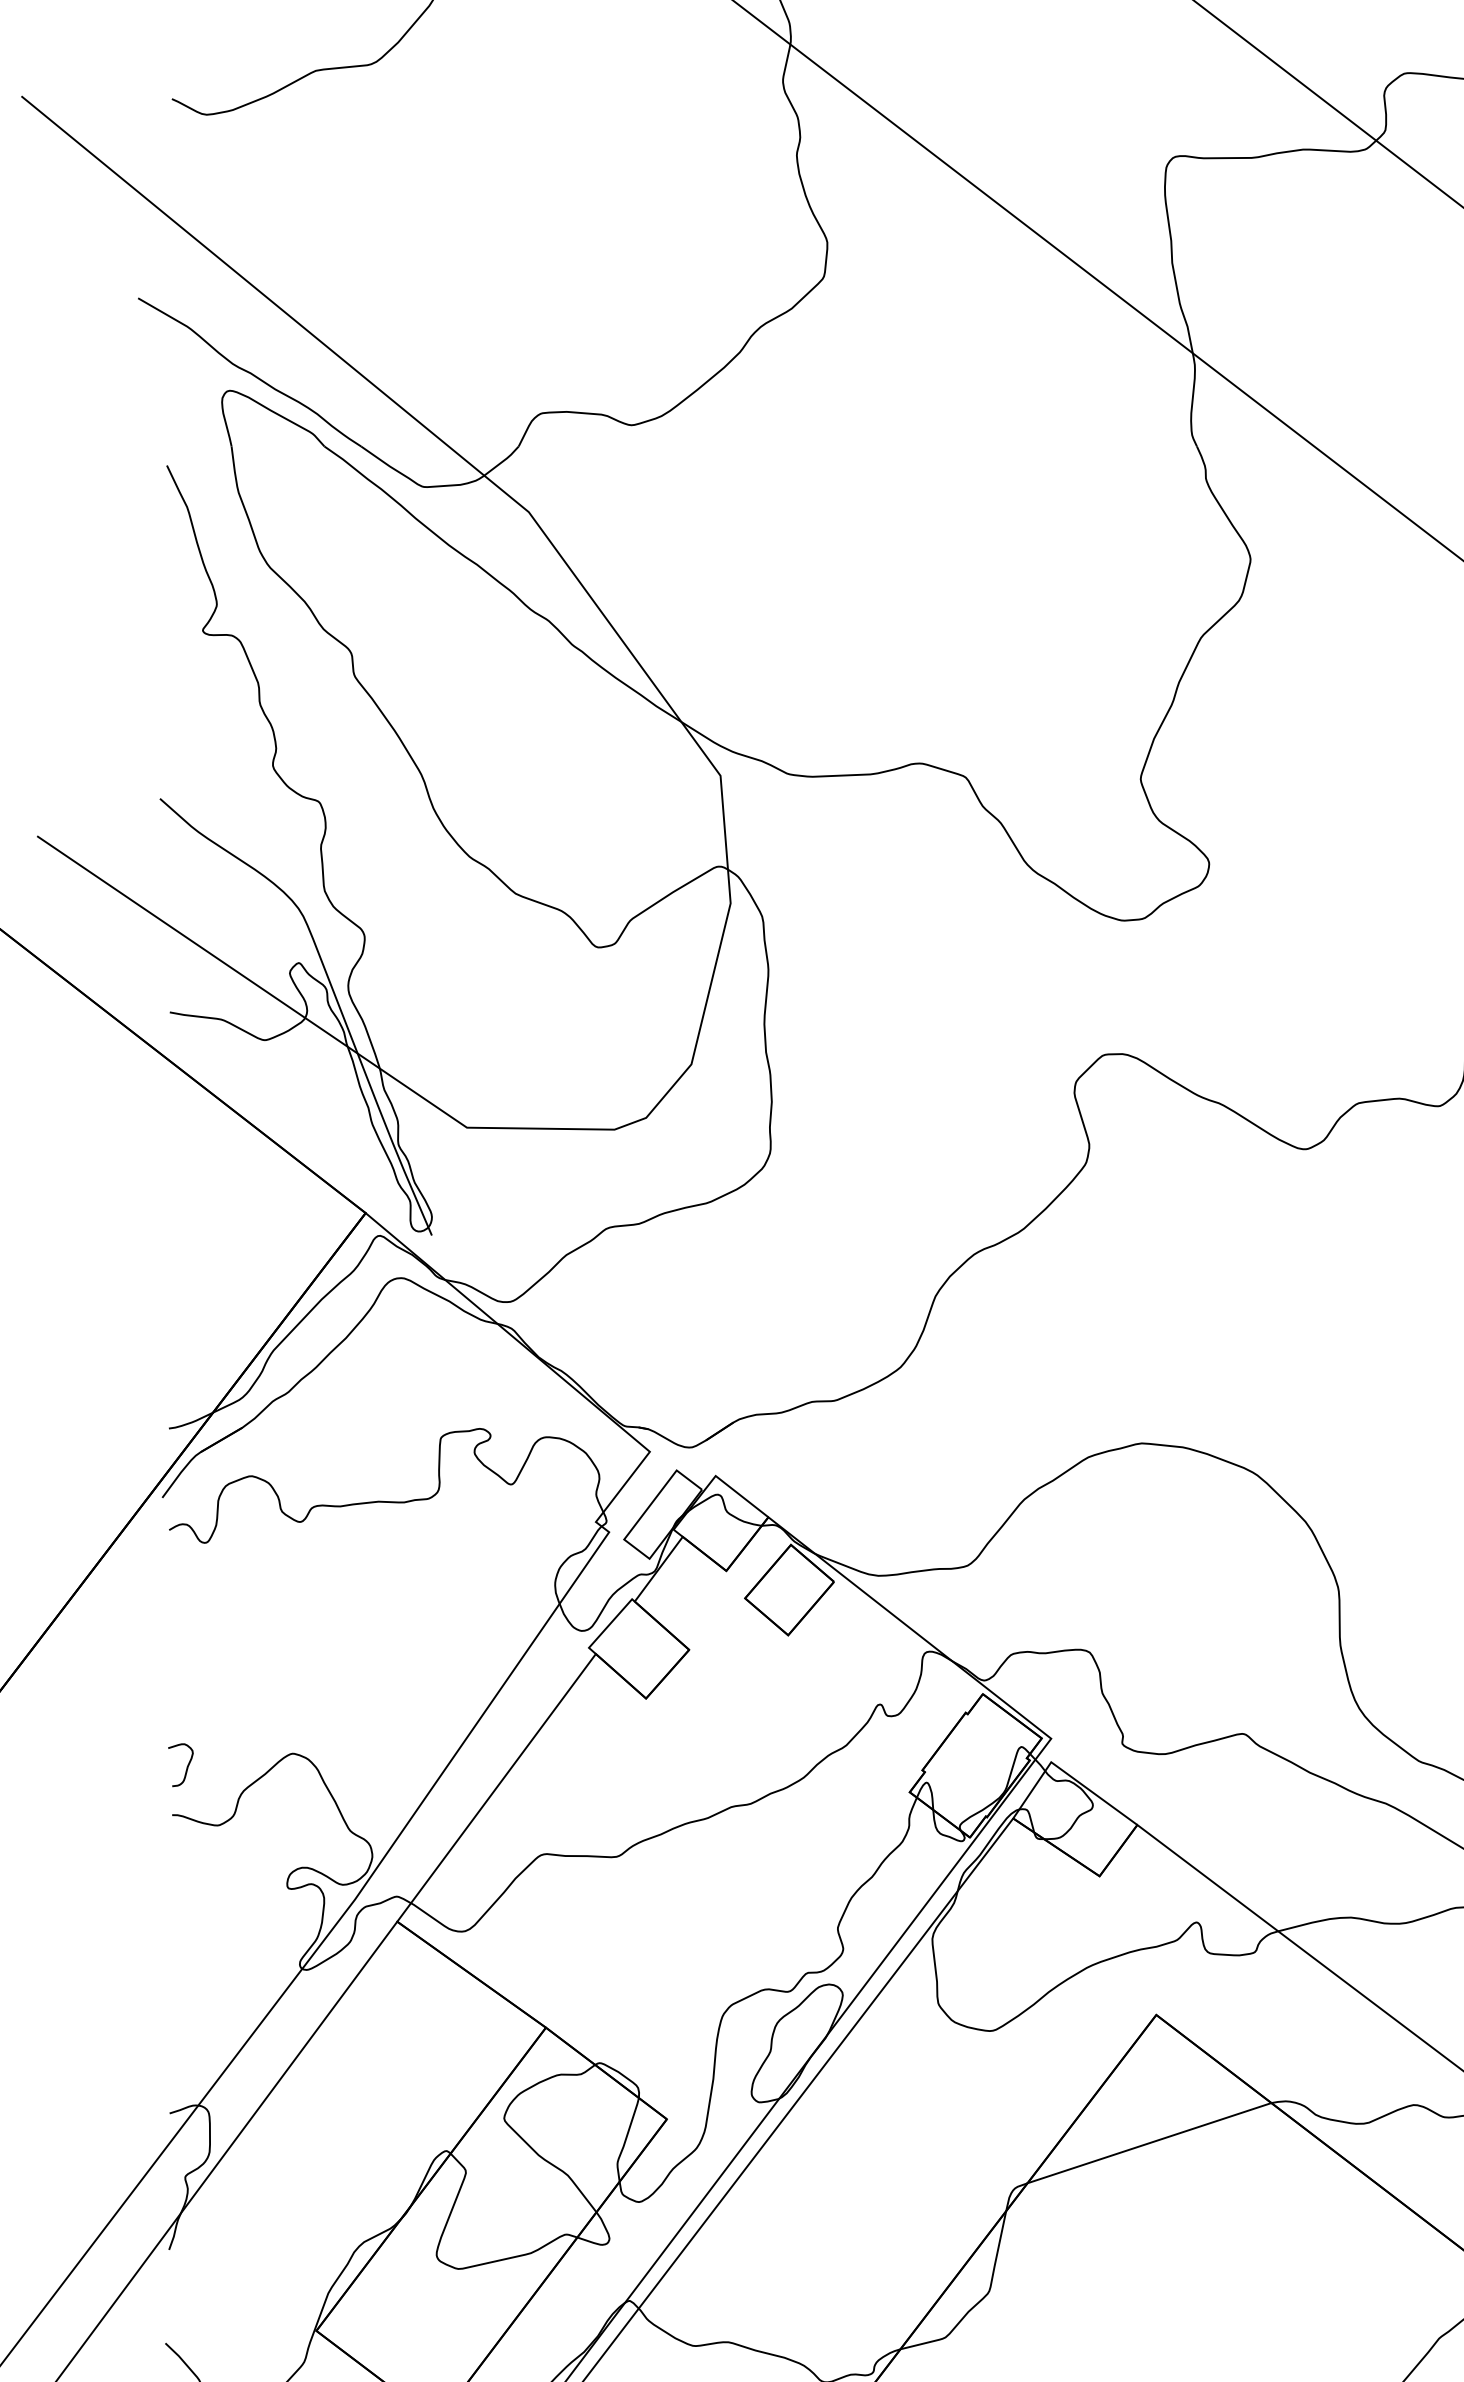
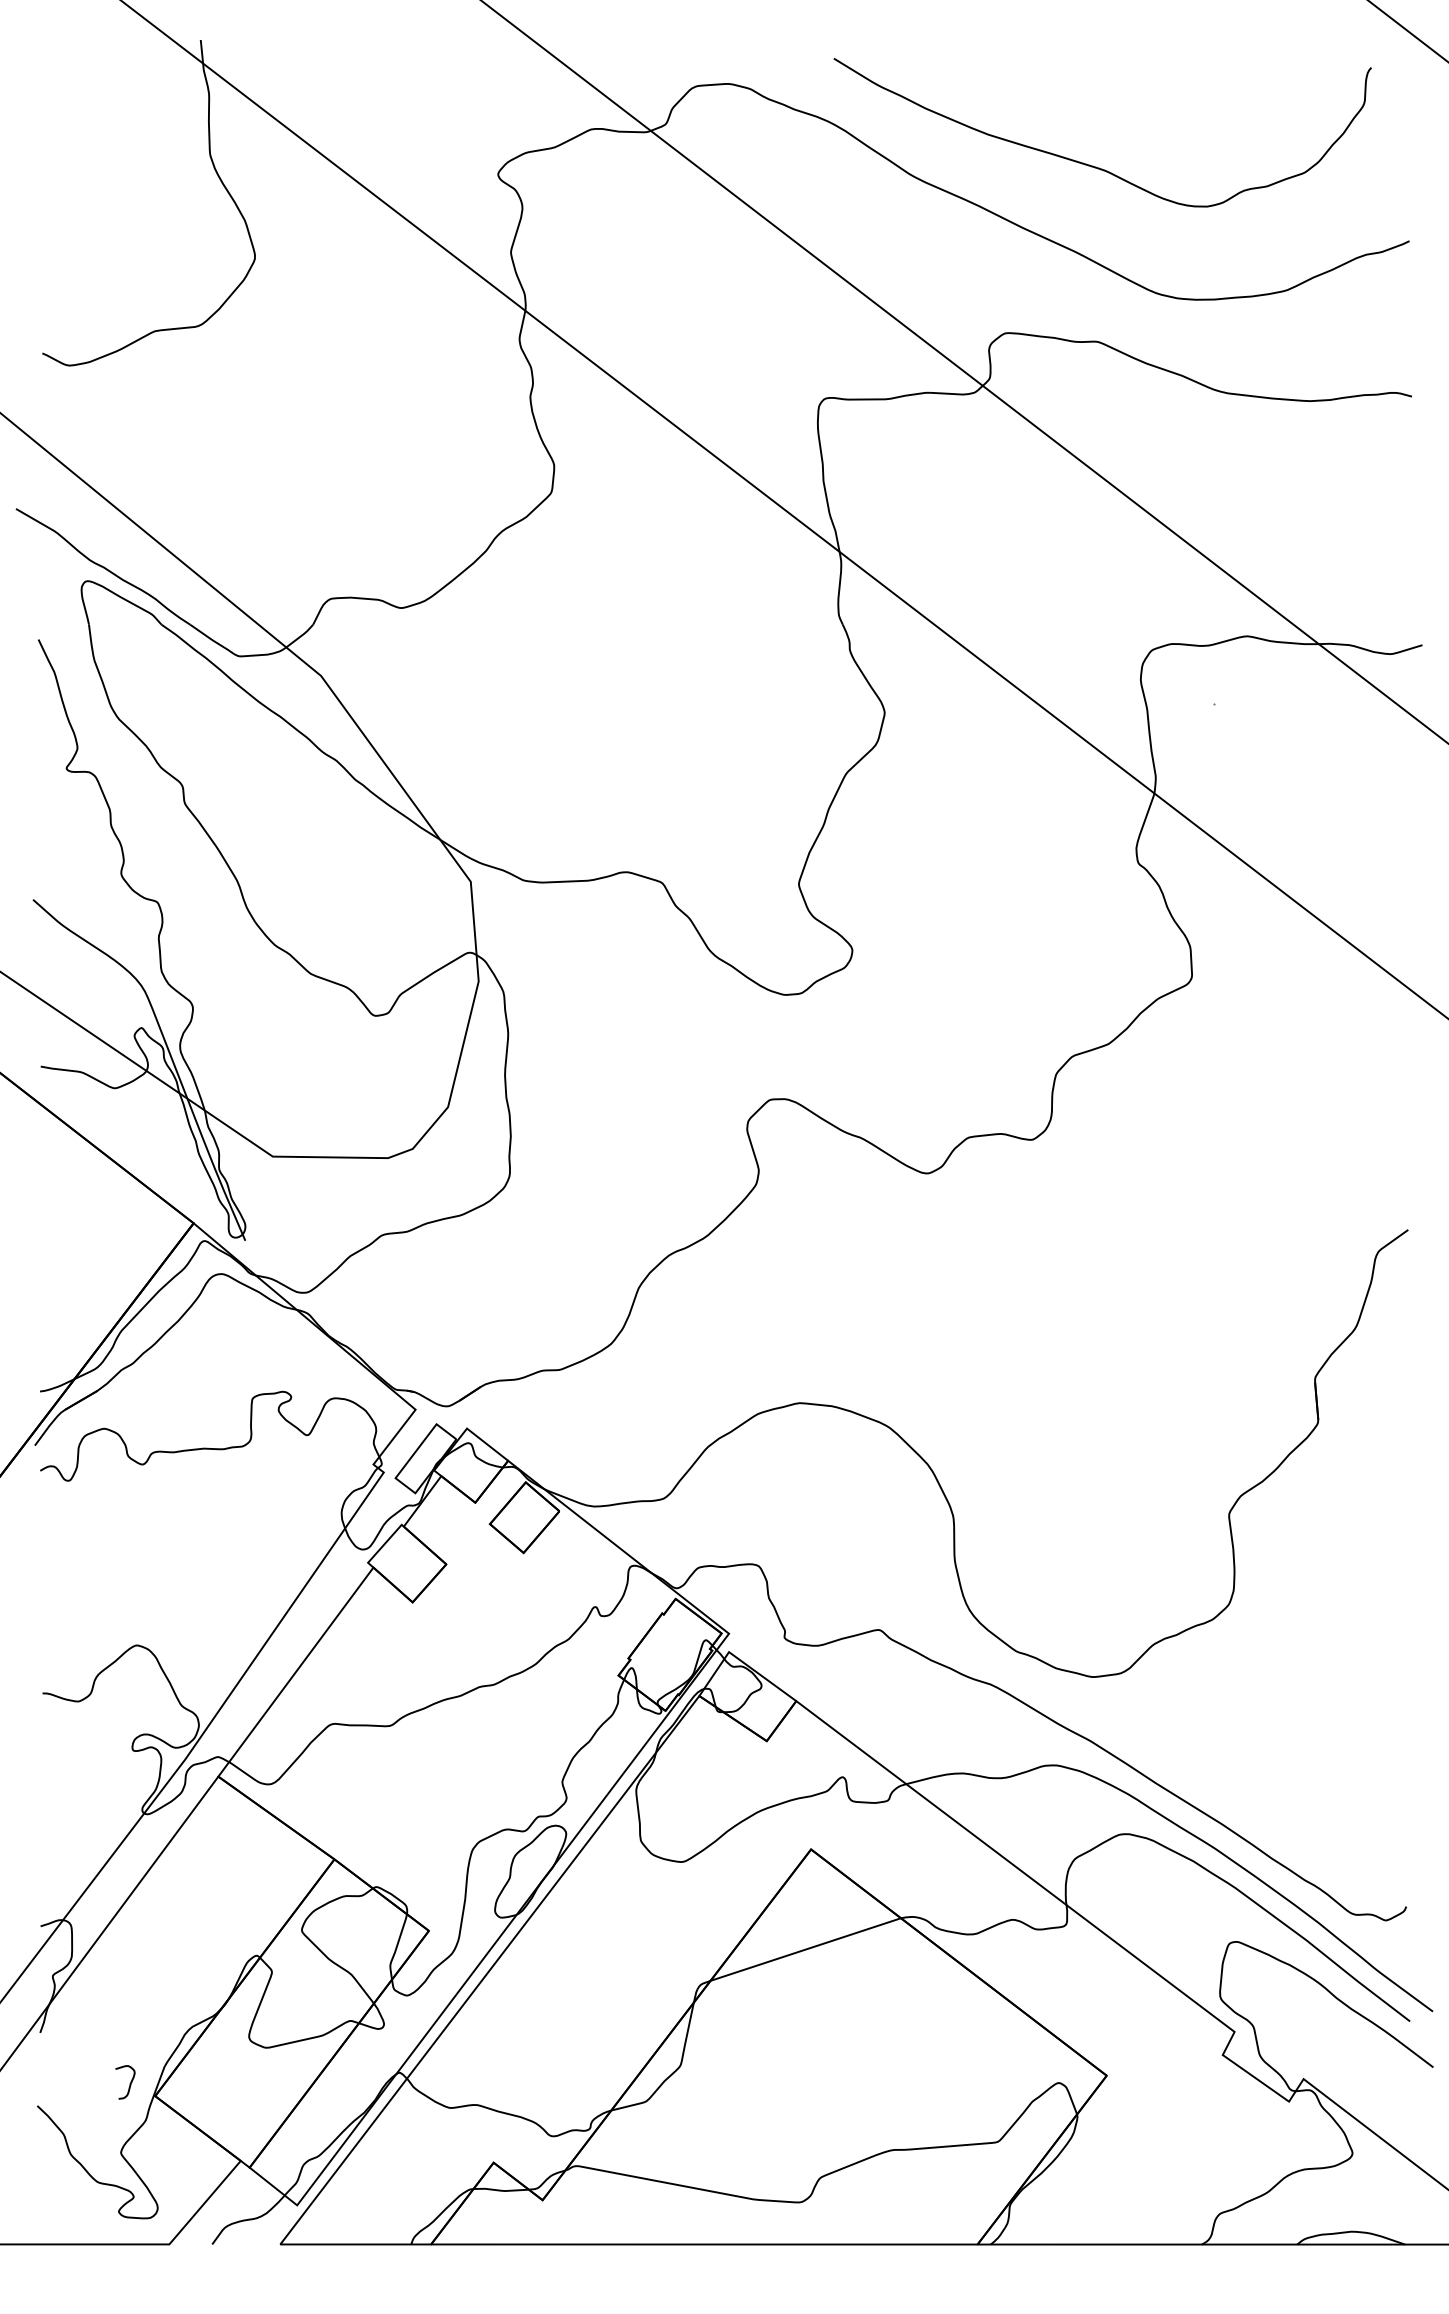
curve: (186, 1766) -> (129, 2083), moved

